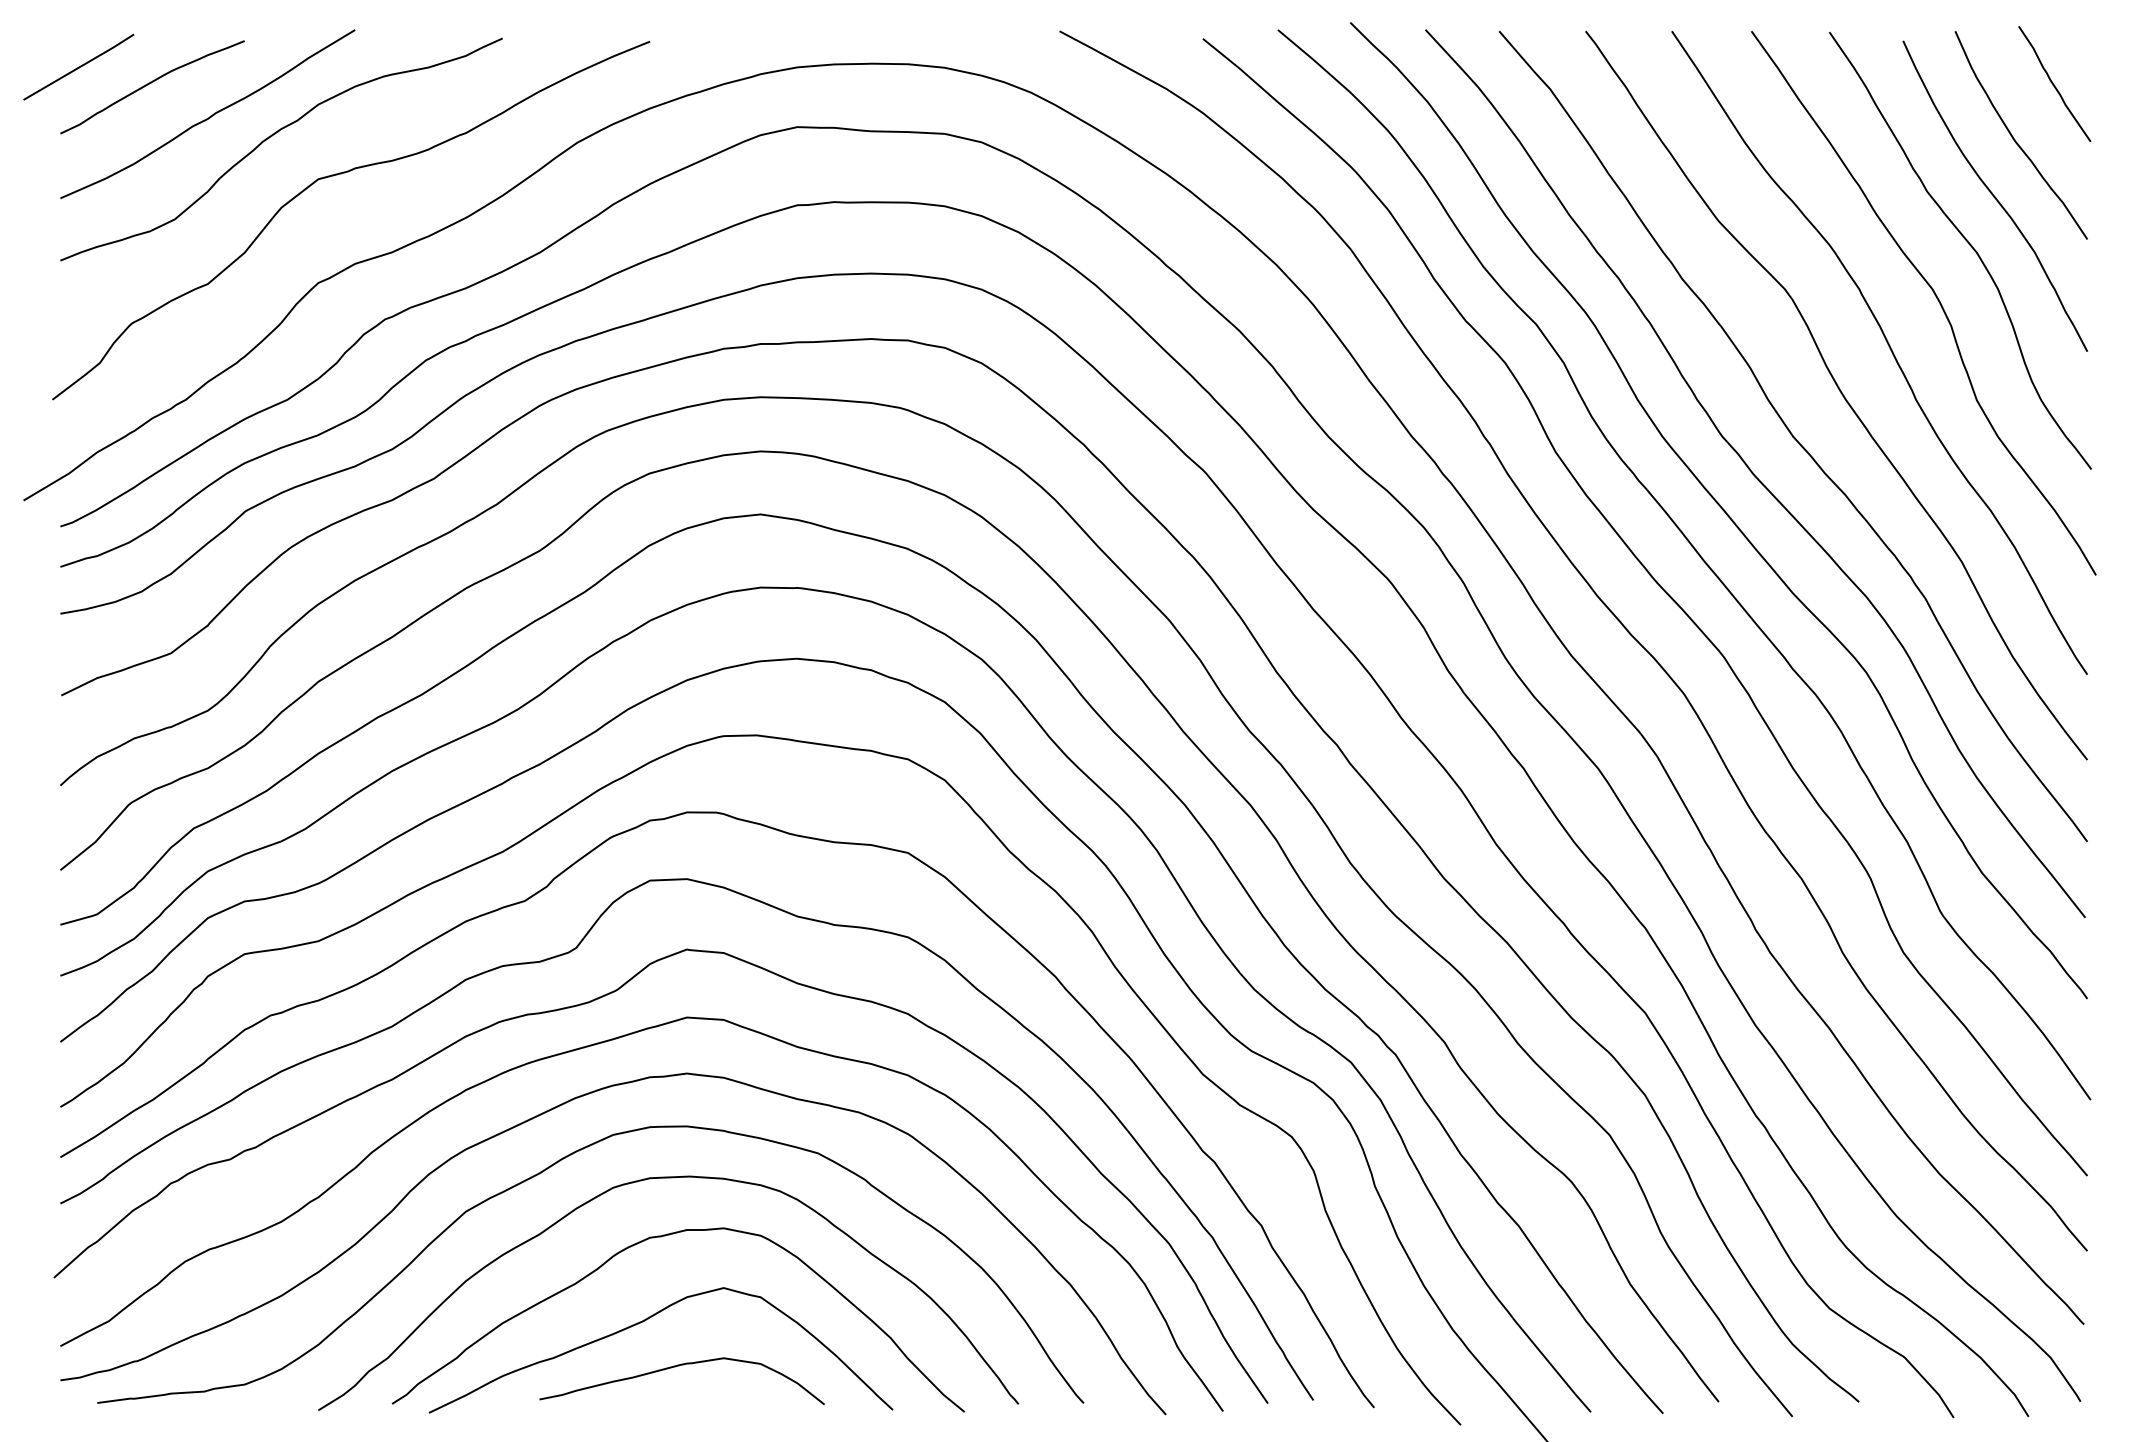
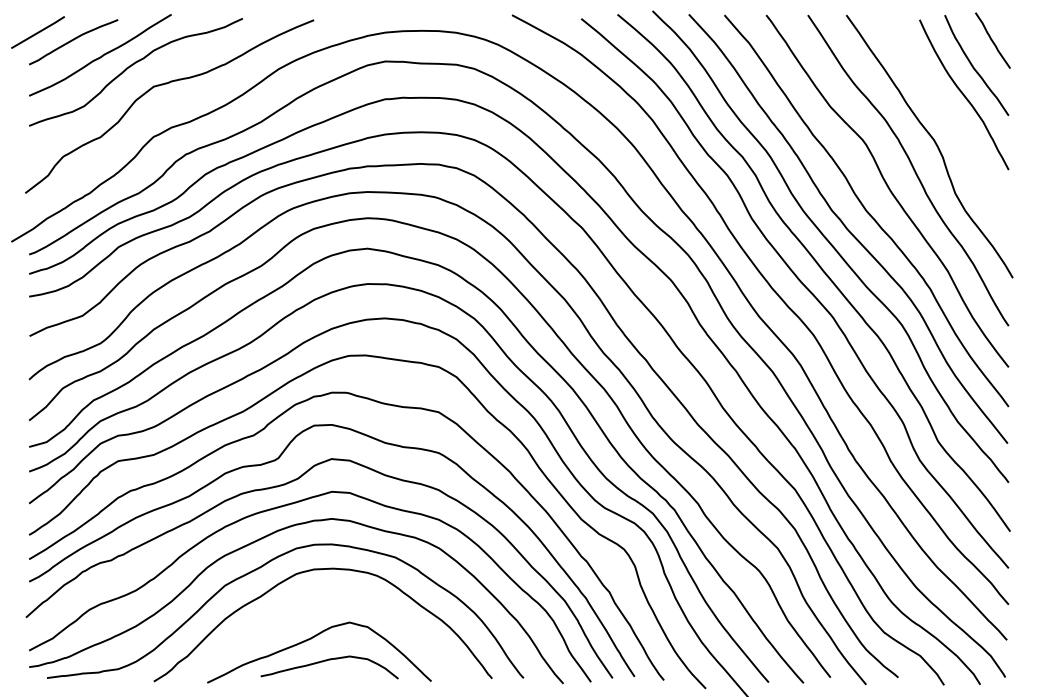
curve: (1968, 247) -> (951, 119), removed
curve: (663, 1238) -> (320, 598), removed

